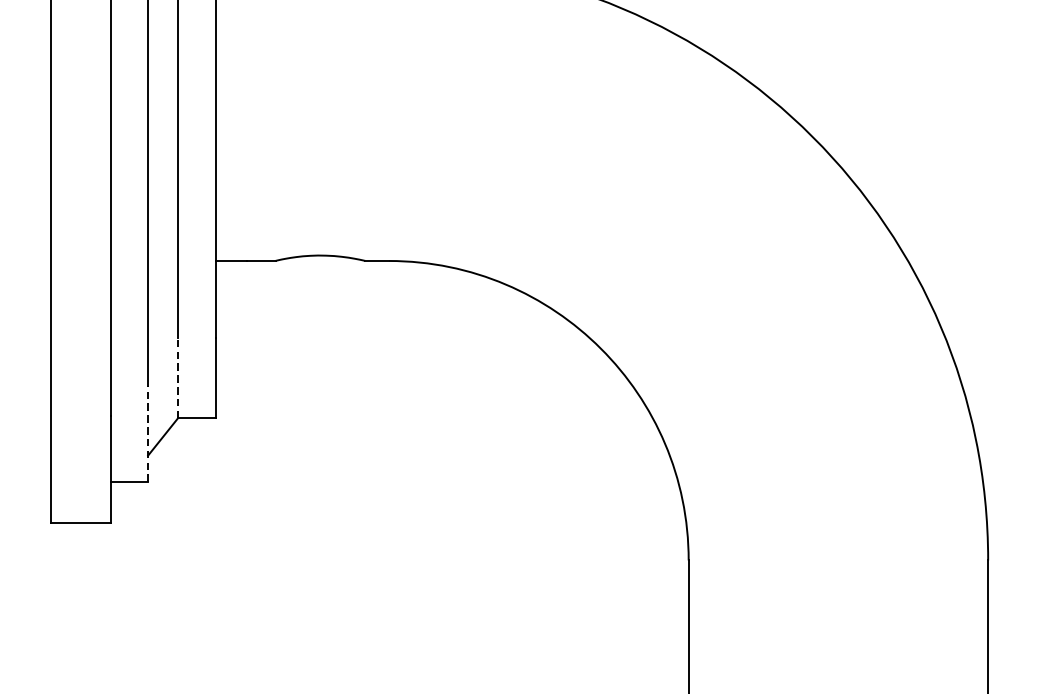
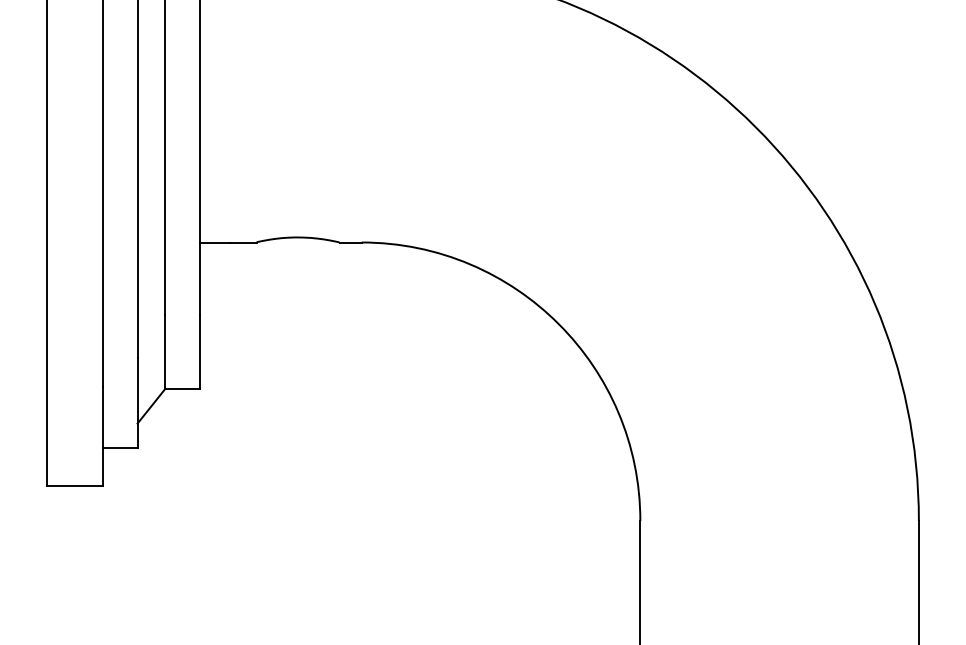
line: (178, 378) -> (165, 351), dashed -> solid
line: (148, 434) -> (137, 403), dashed -> solid

